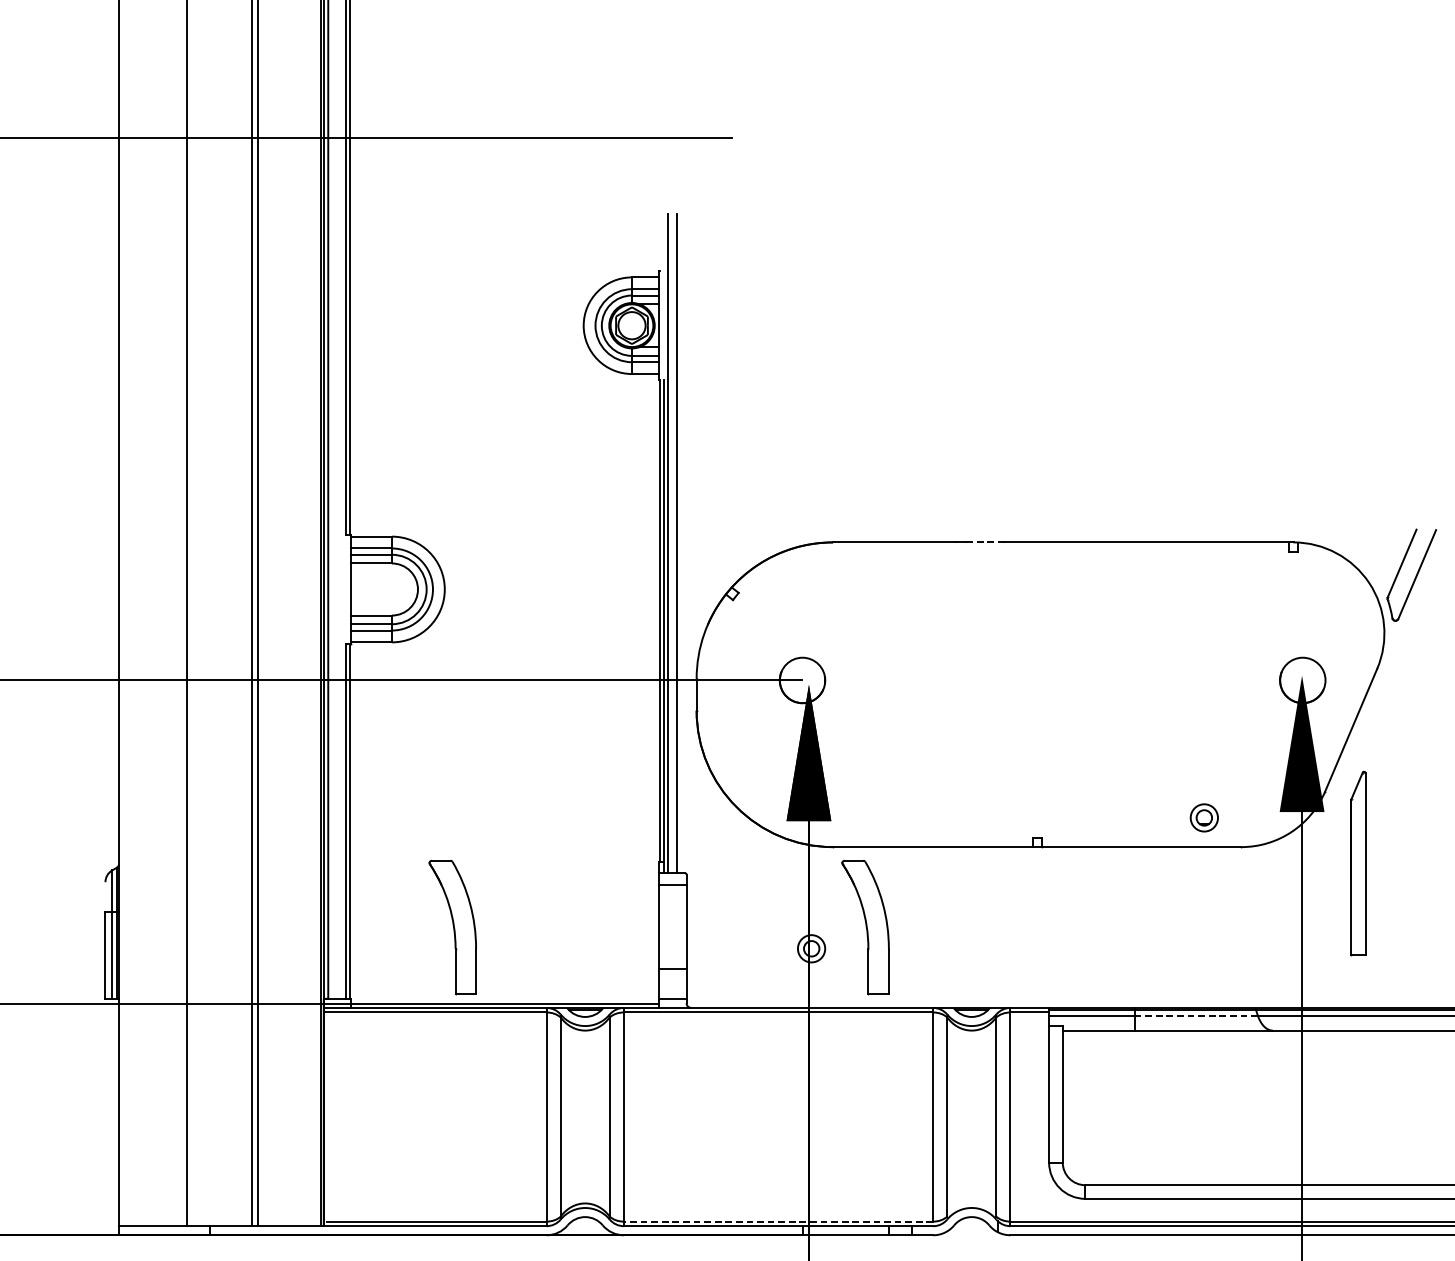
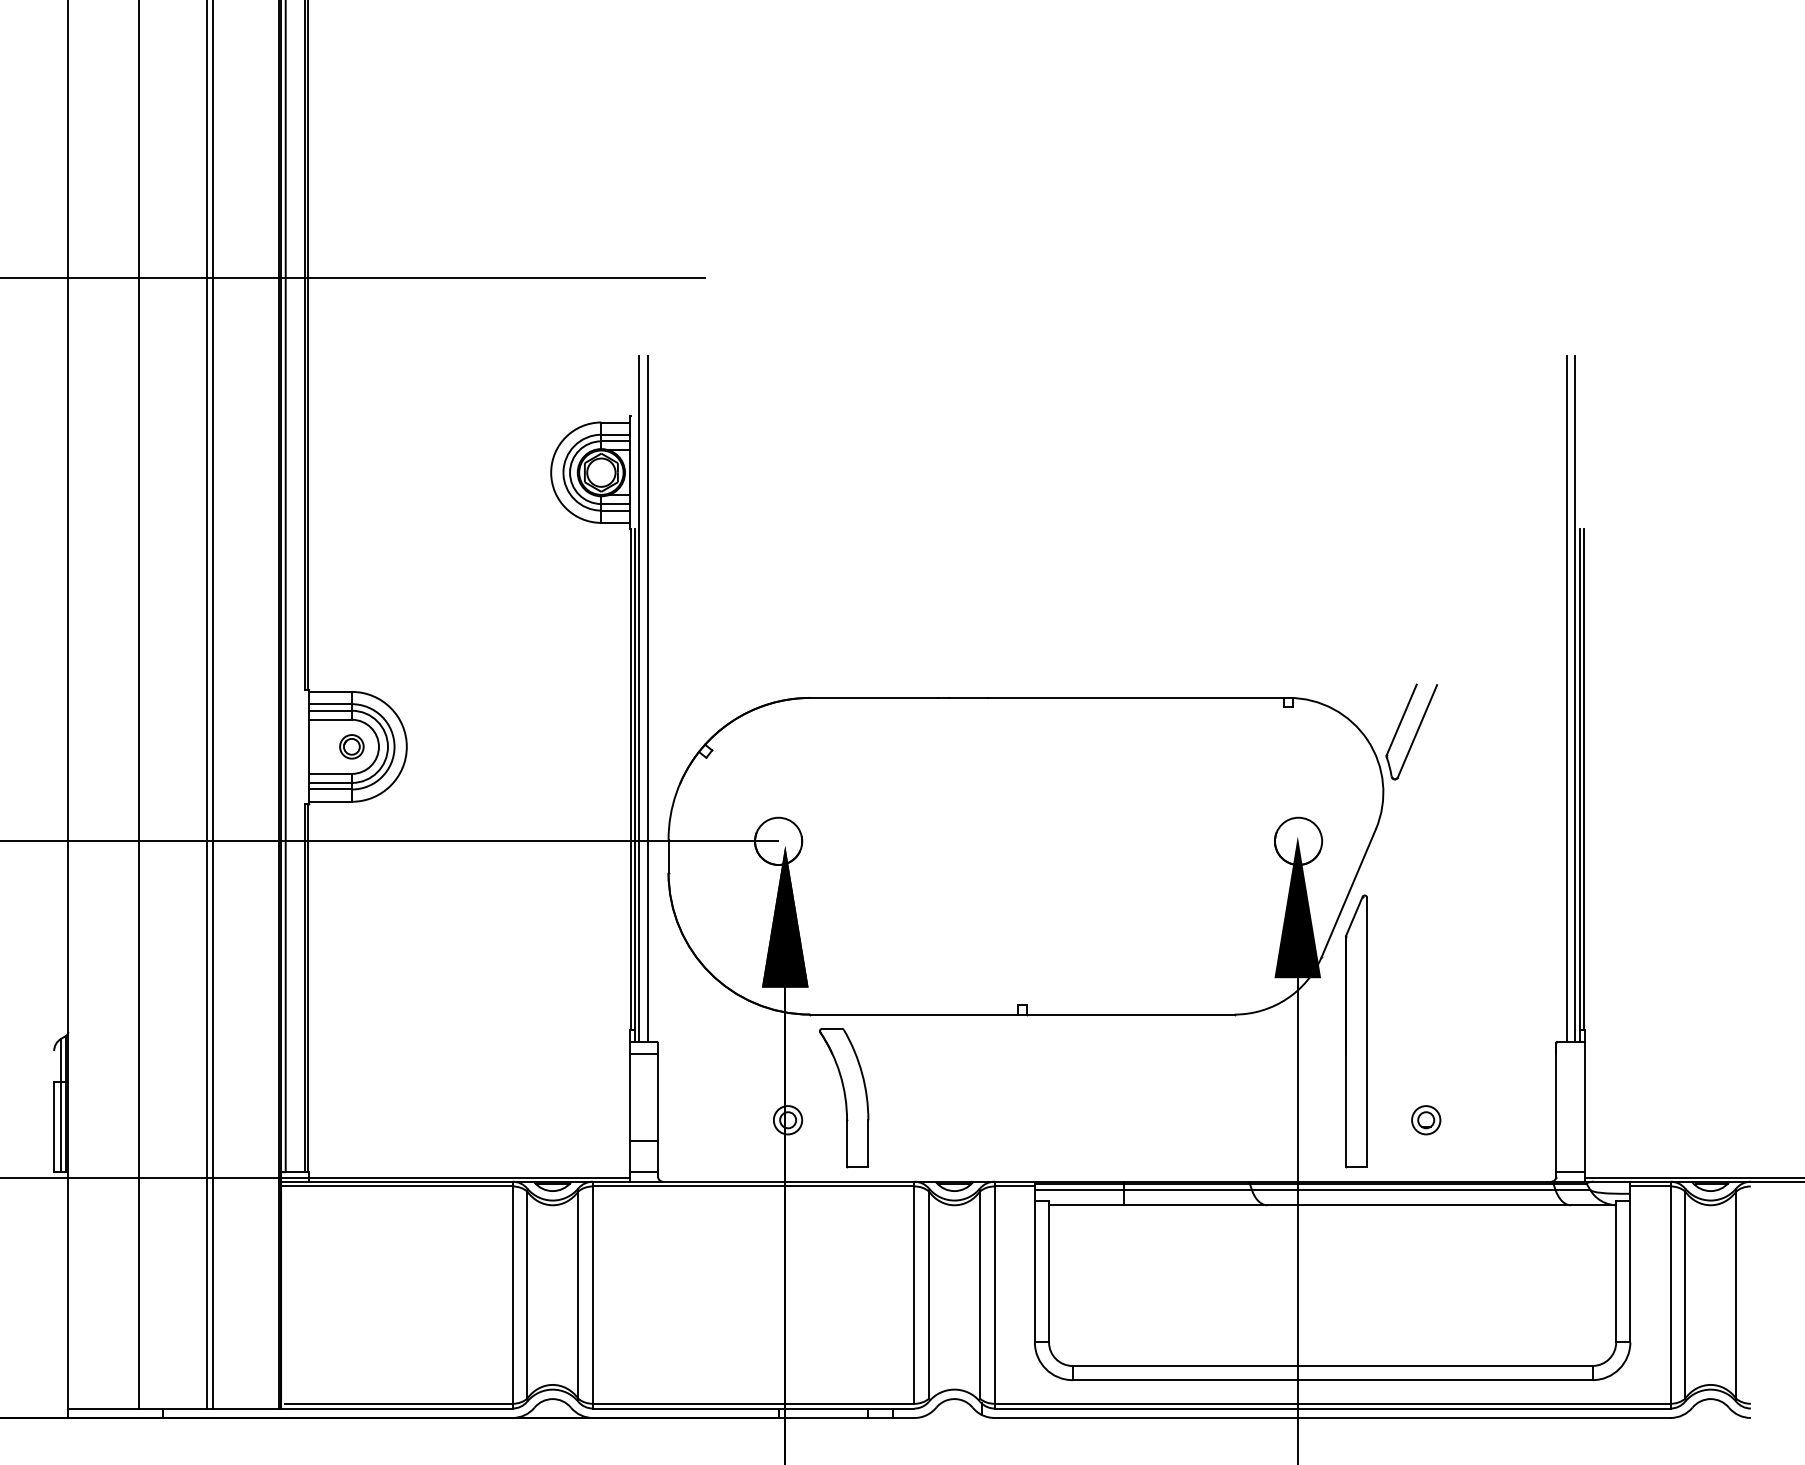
line: (985, 542) -> (968, 697), dashed -> solid
part: (391, 589) -> (351, 746), added
part: (1204, 818) -> (1426, 1120), moved
part: (1358, 863) -> (1356, 1031), size x1.43
part: (453, 926) -> (415, 1097), removed
line: (1195, 1015) -> (1187, 1189), dashed -> solid
line: (778, 1221) -> (753, 1403), dashed -> solid

